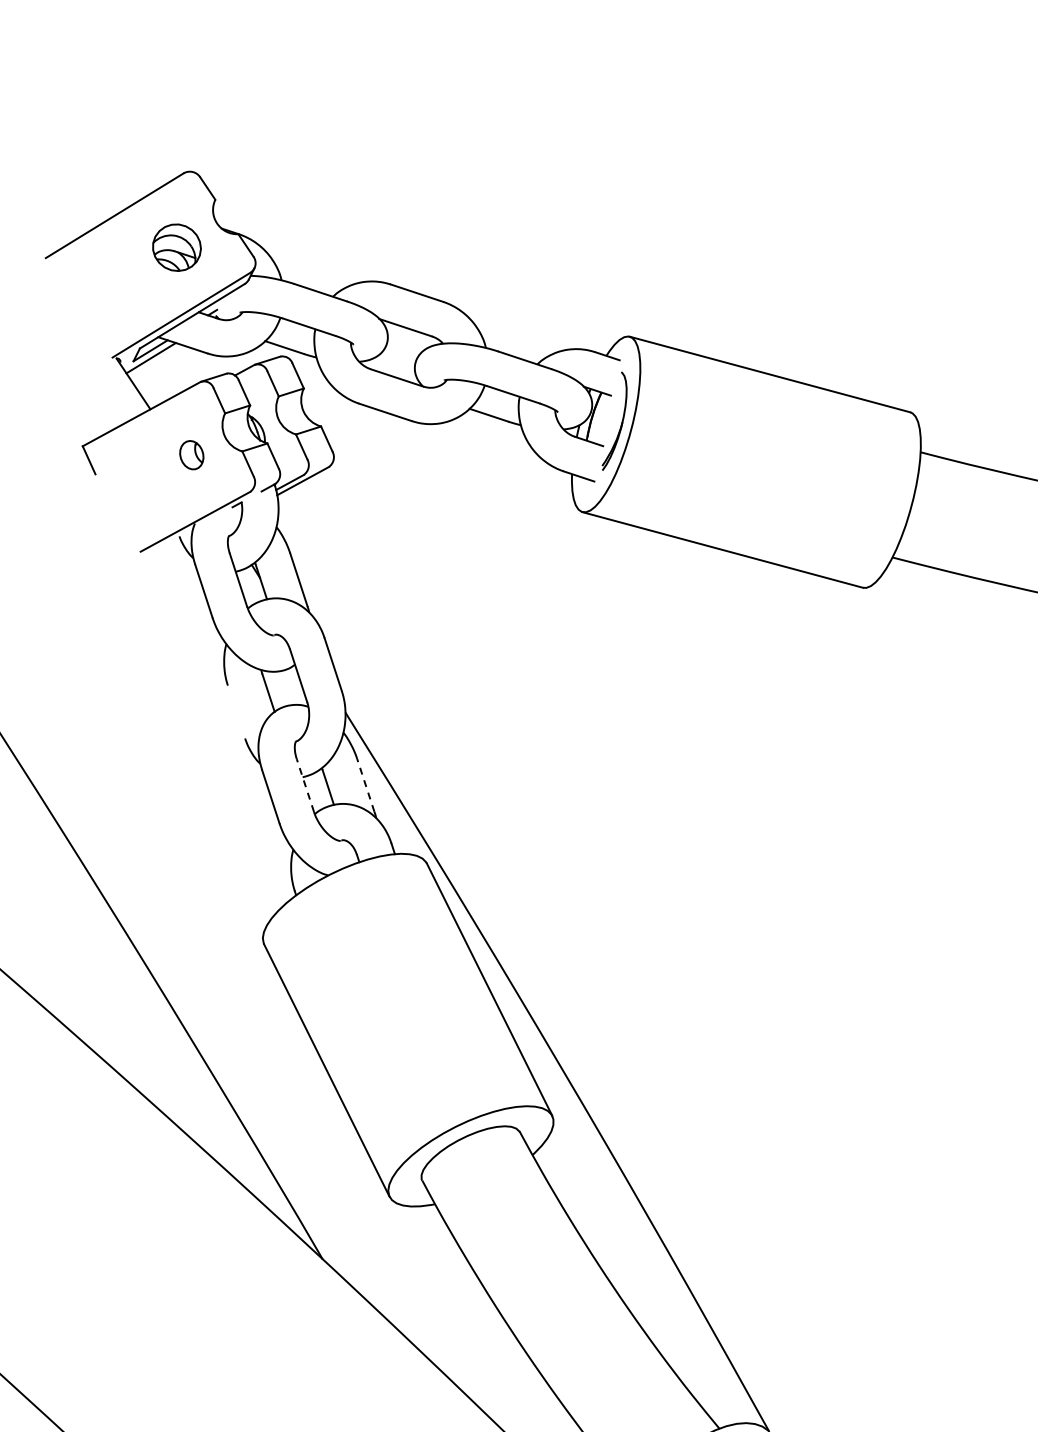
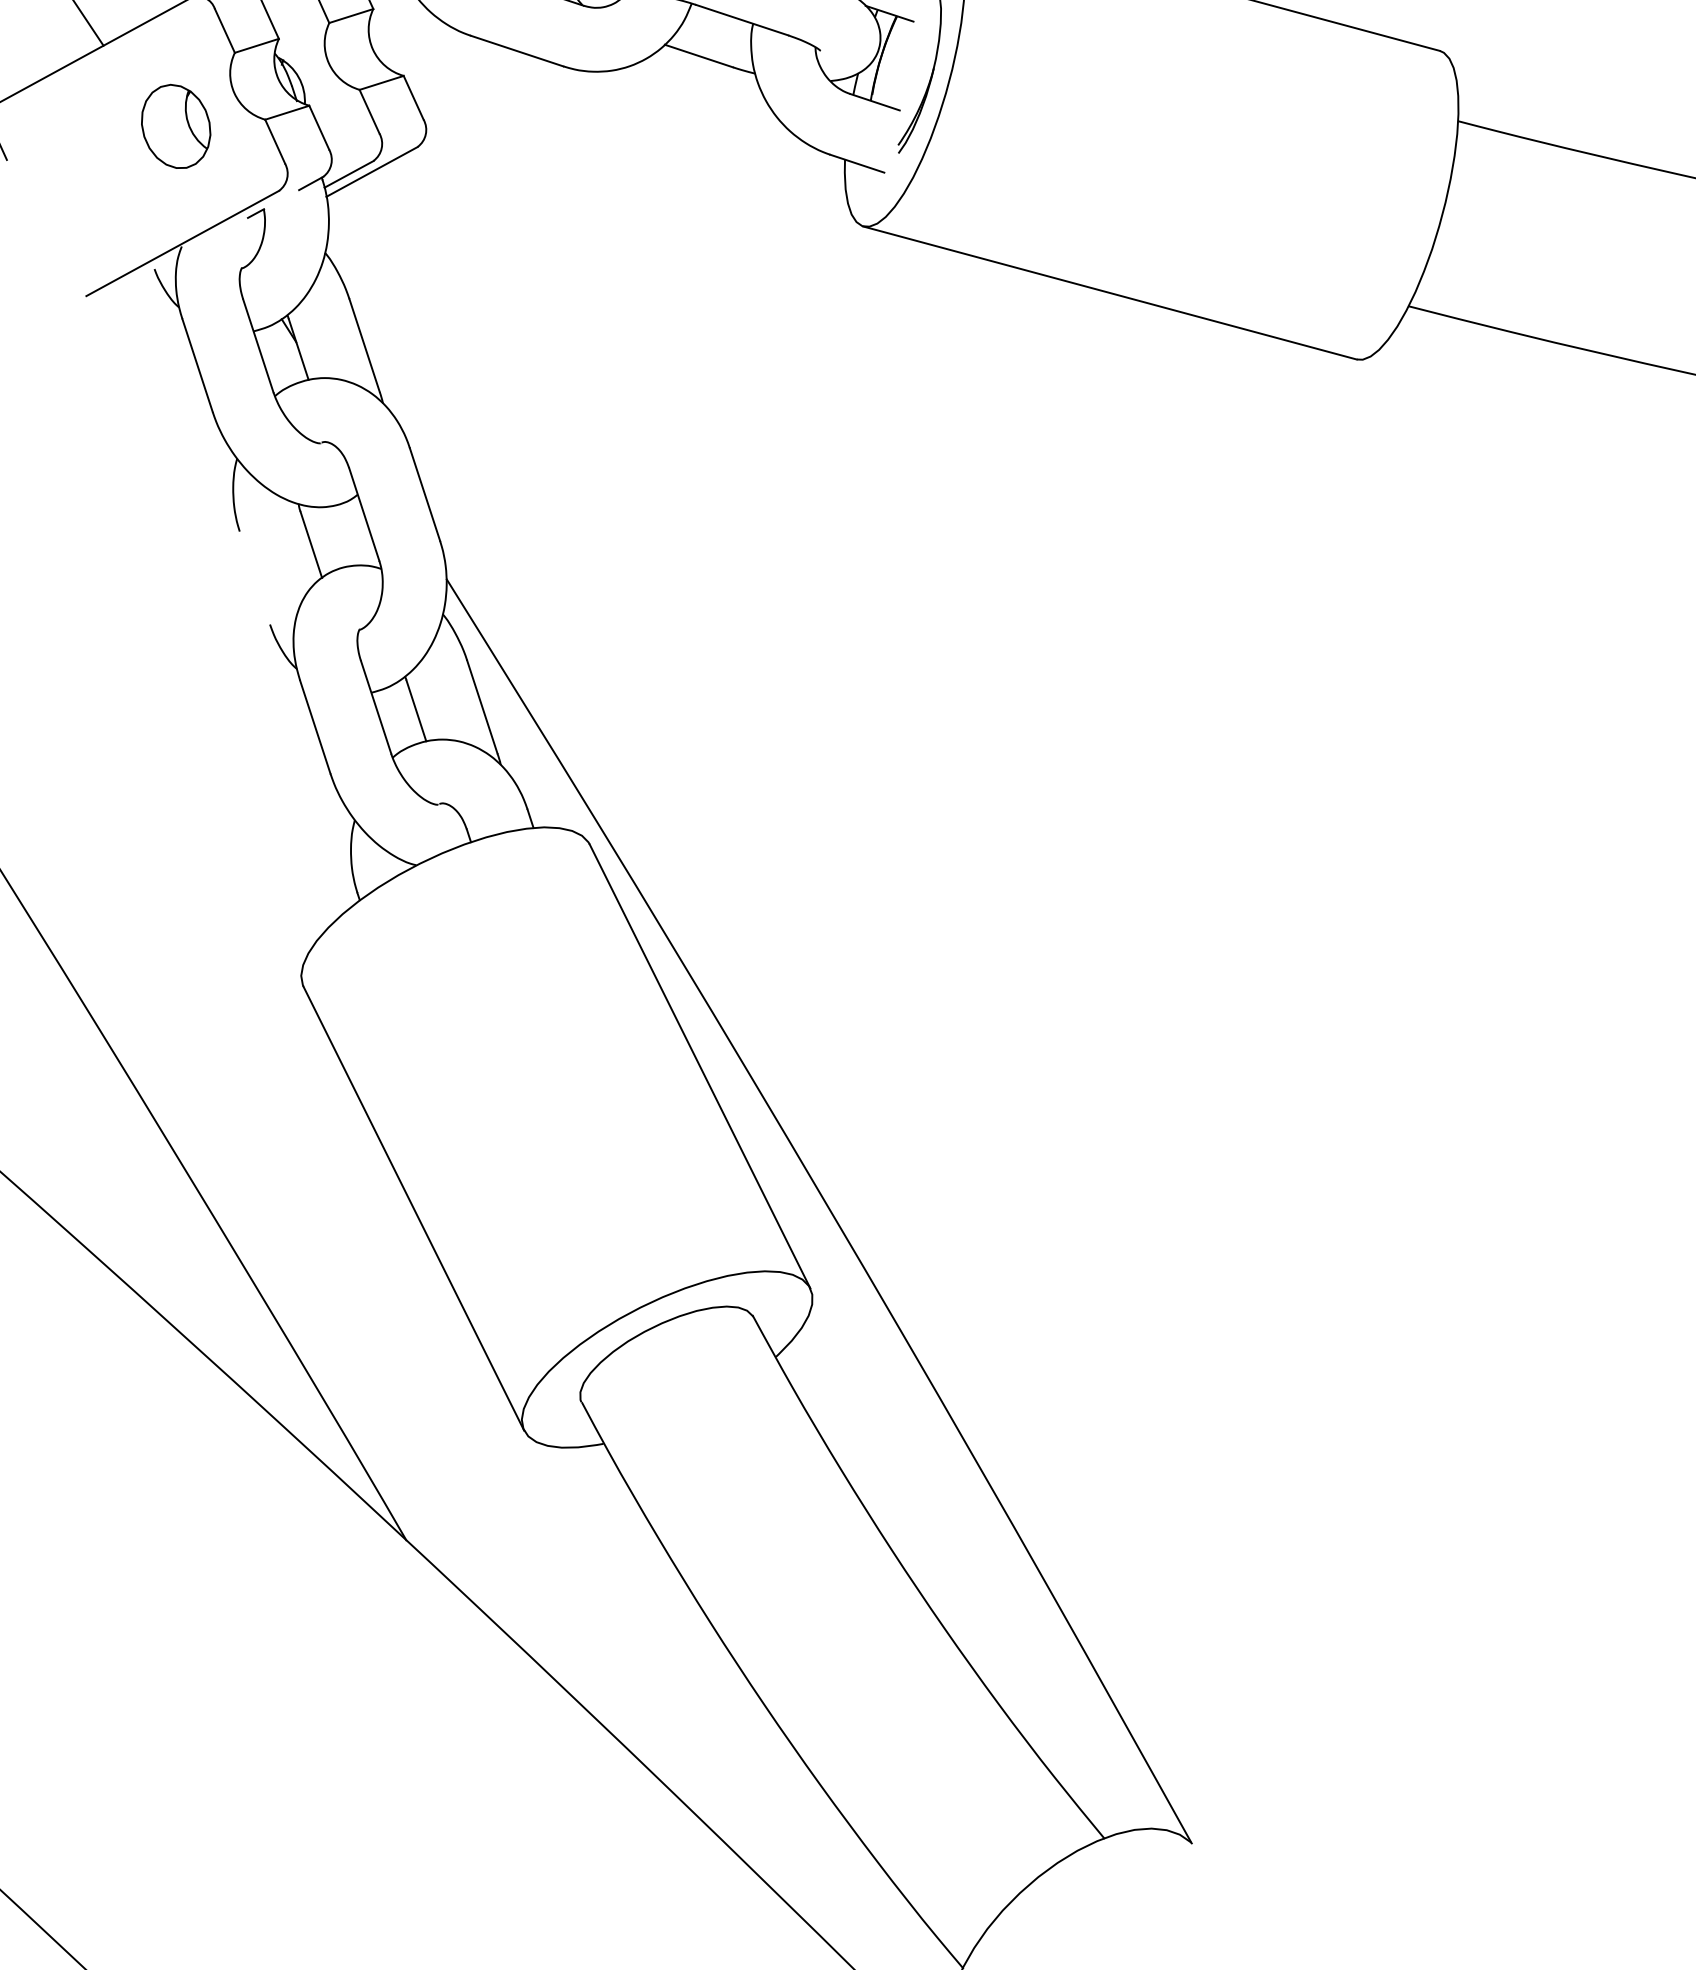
part: (191, 454) -> (175, 125), size x1.67
line: (305, 785) -> (376, 707), dashed -> solid
line: (365, 785) -> (481, 707), dashed -> solid

